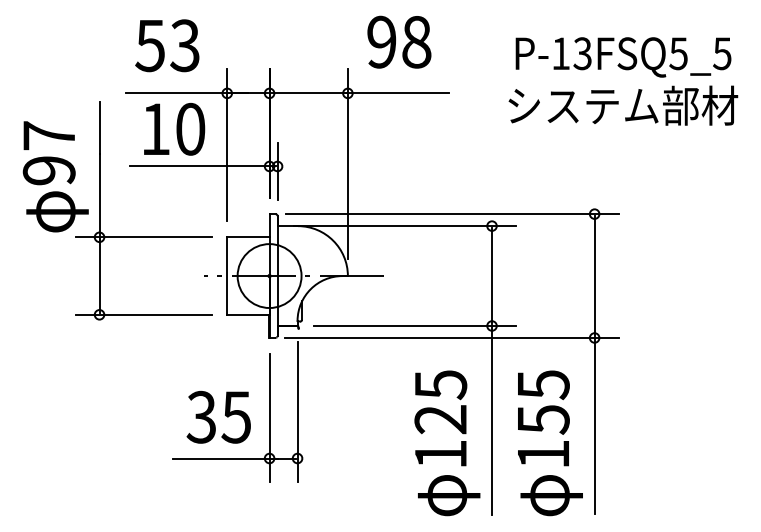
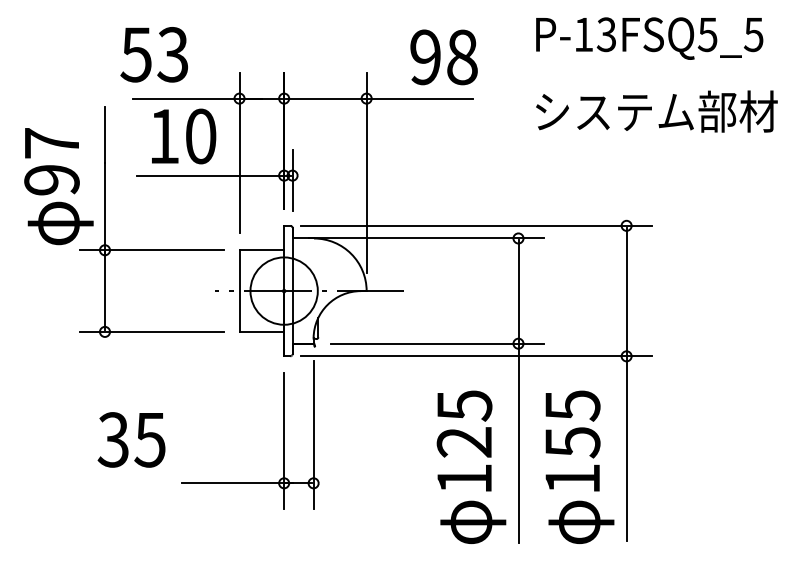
text: (399, 41) -> (444, 56), moved
text: (167, 45) -> (154, 54), moved
text: (623, 57) -> (649, 38), moved
text: (218, 416) -> (131, 439), moved

